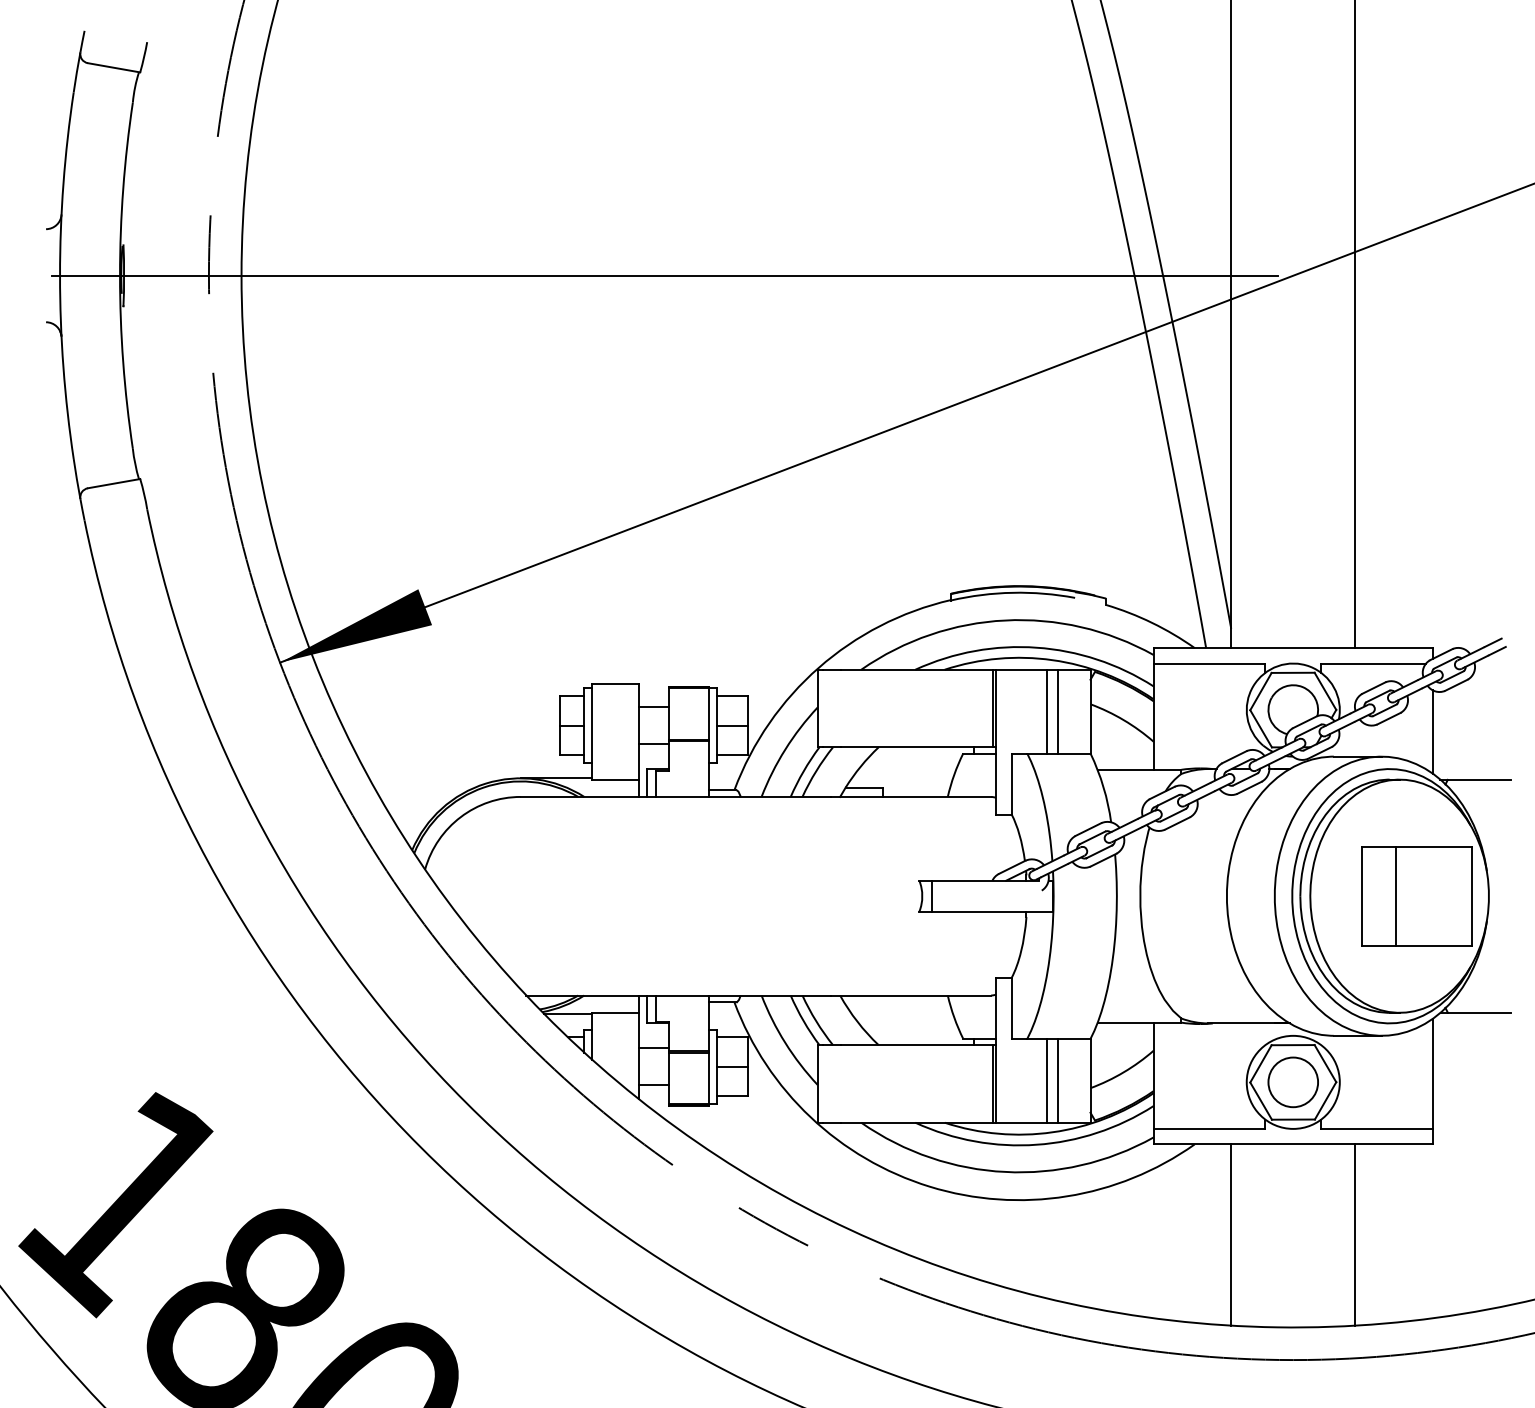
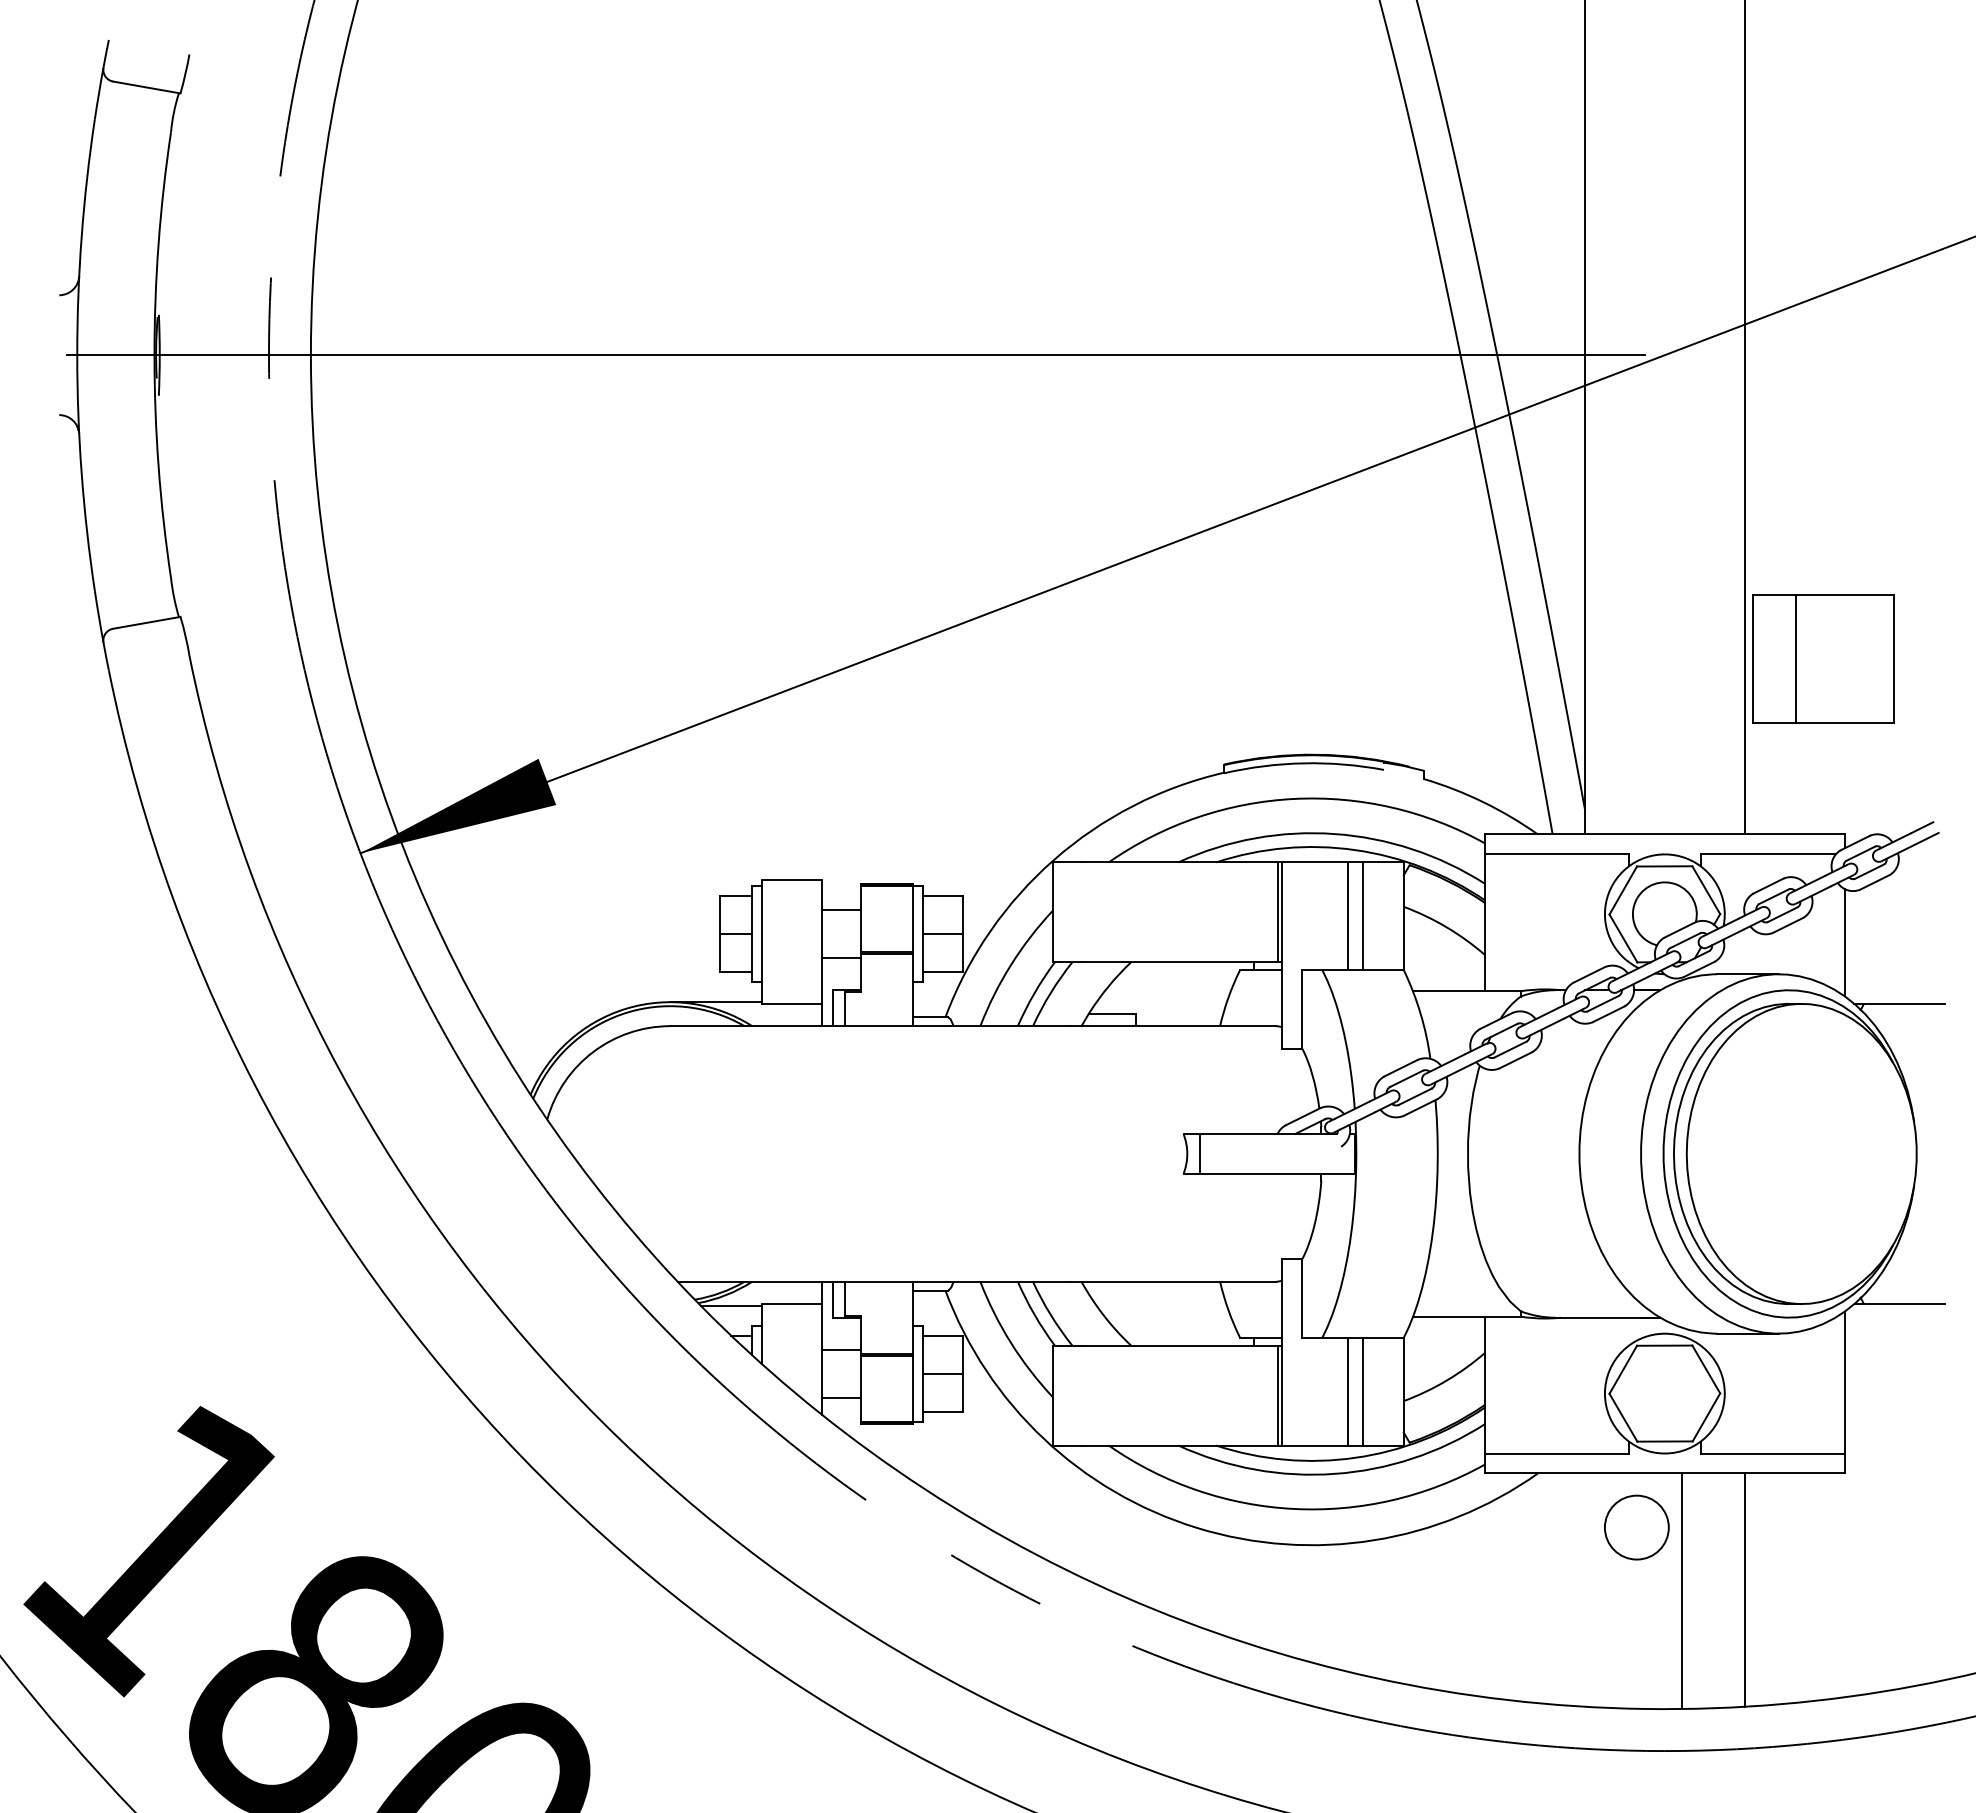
part: (1416, 895) -> (1823, 658), moved
circle: (1293, 1082) -> (1636, 1527), moved
line: (1230, 1234) -> (1681, 1589), moved

